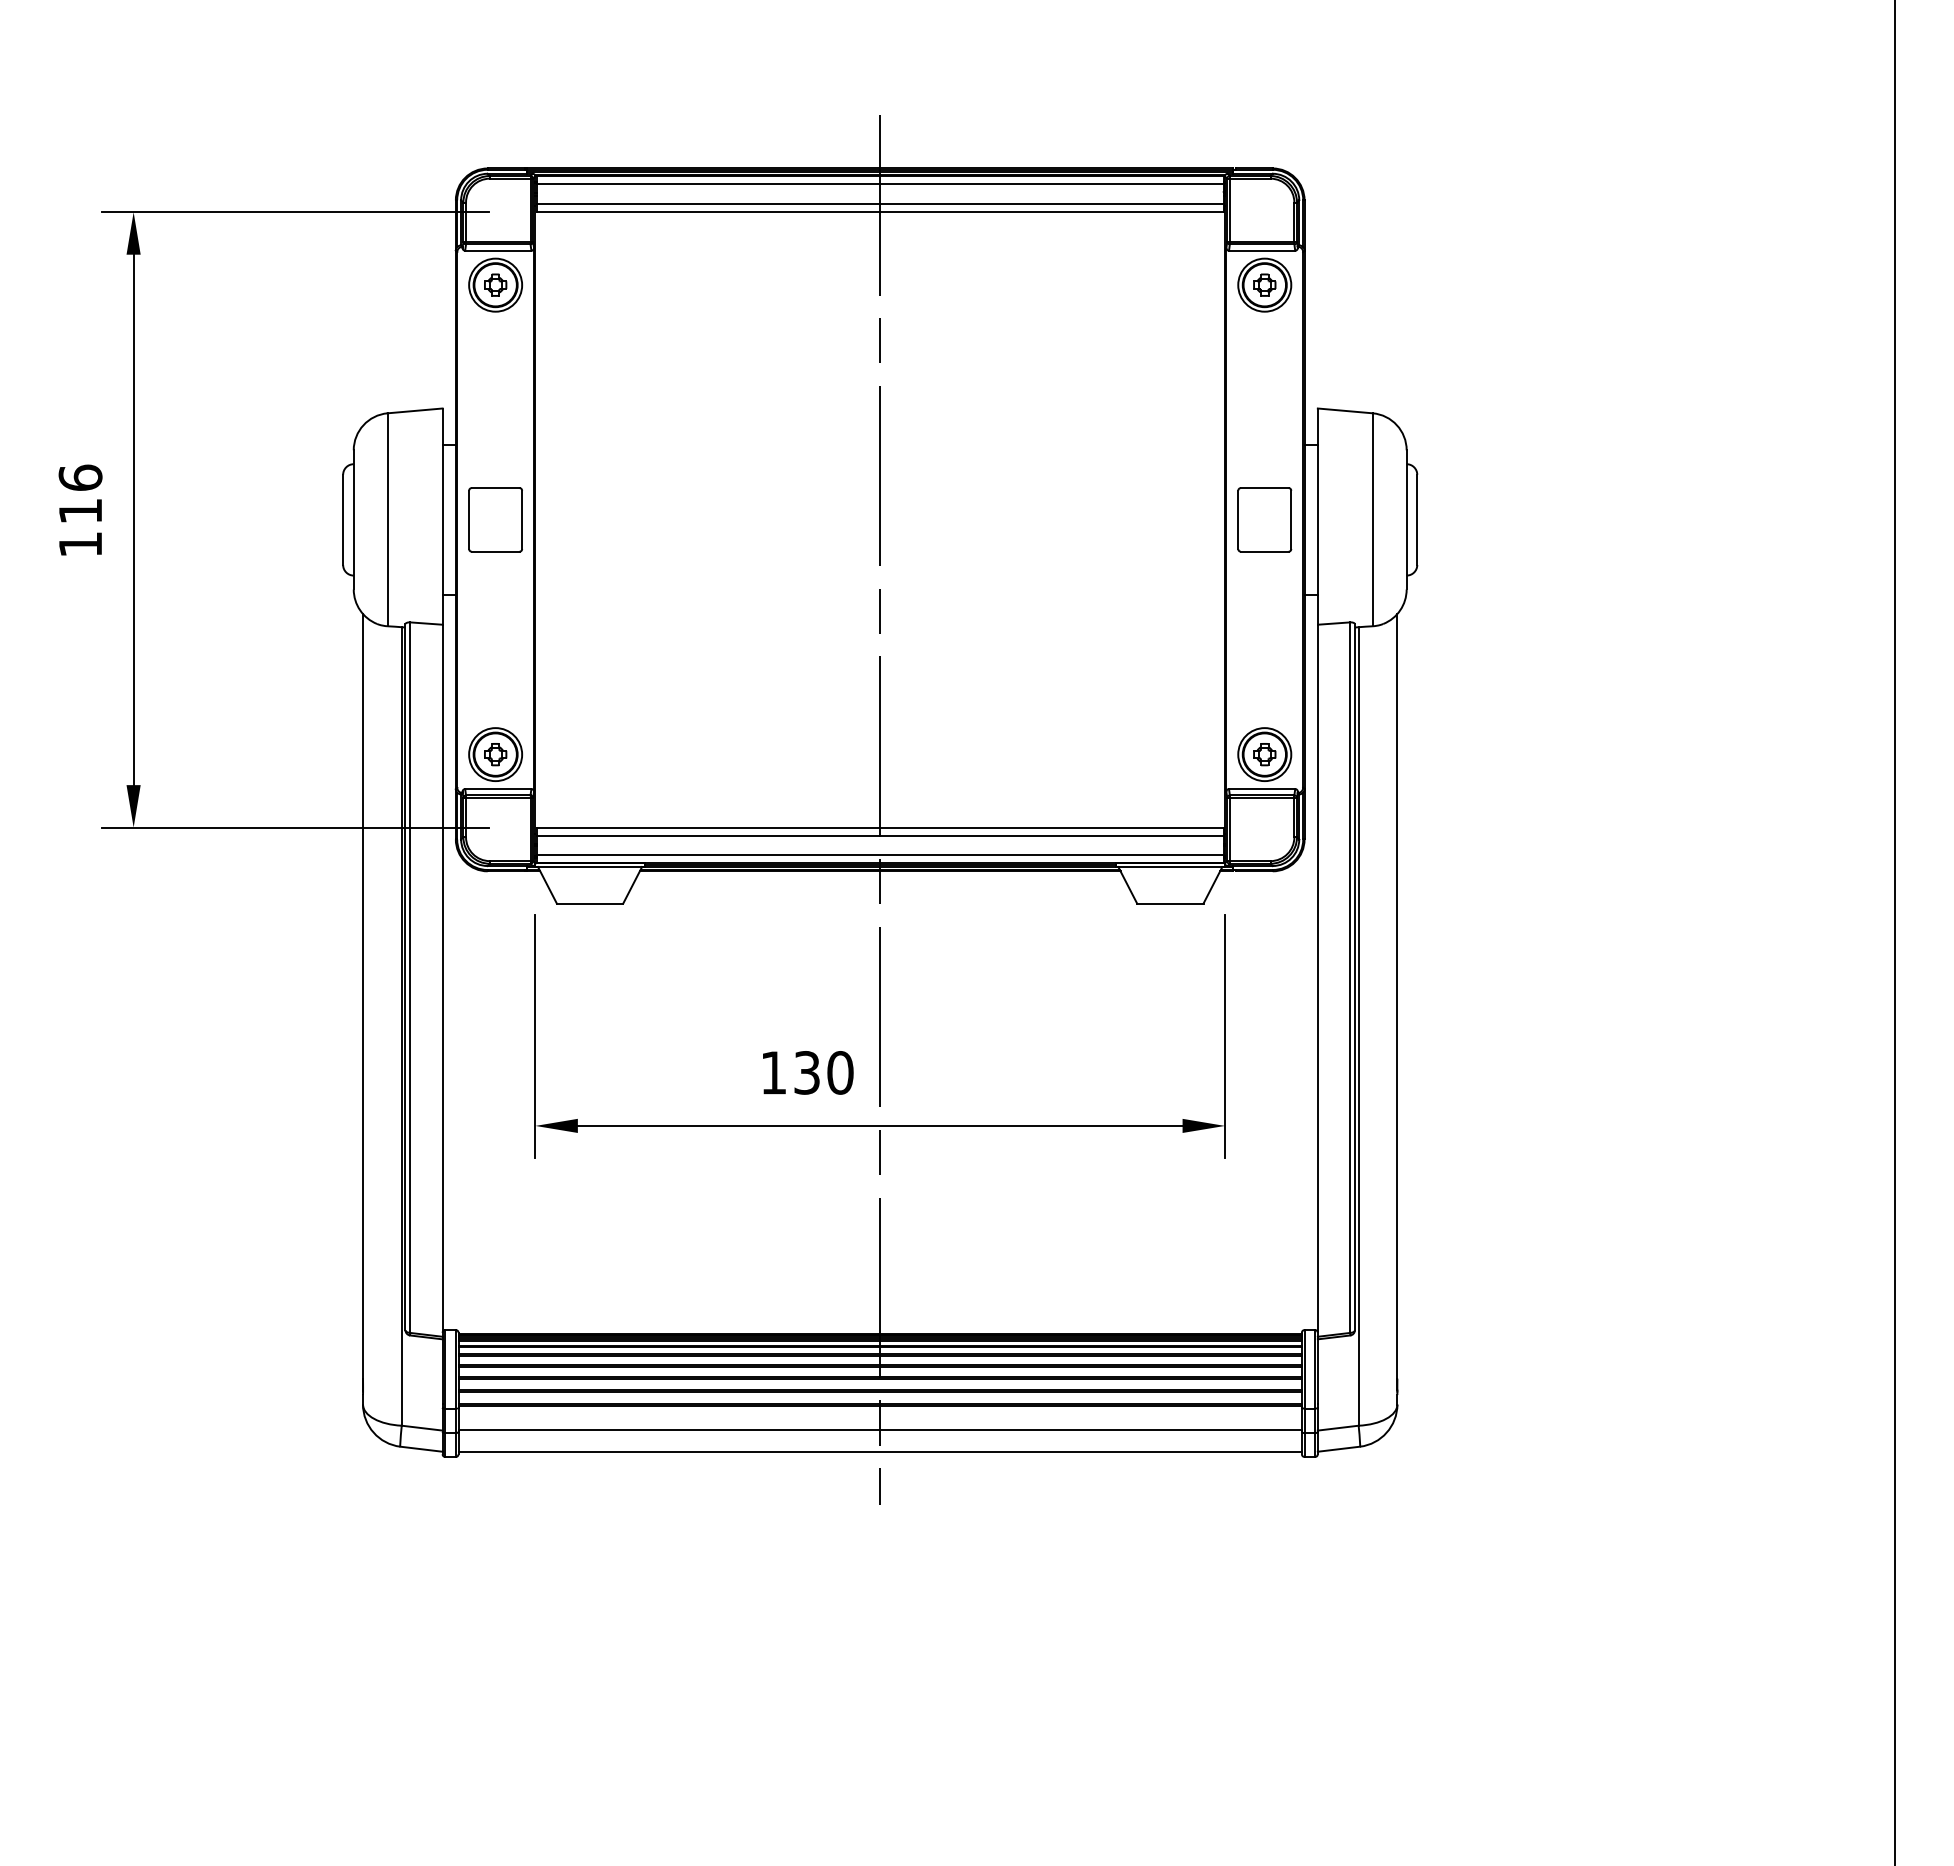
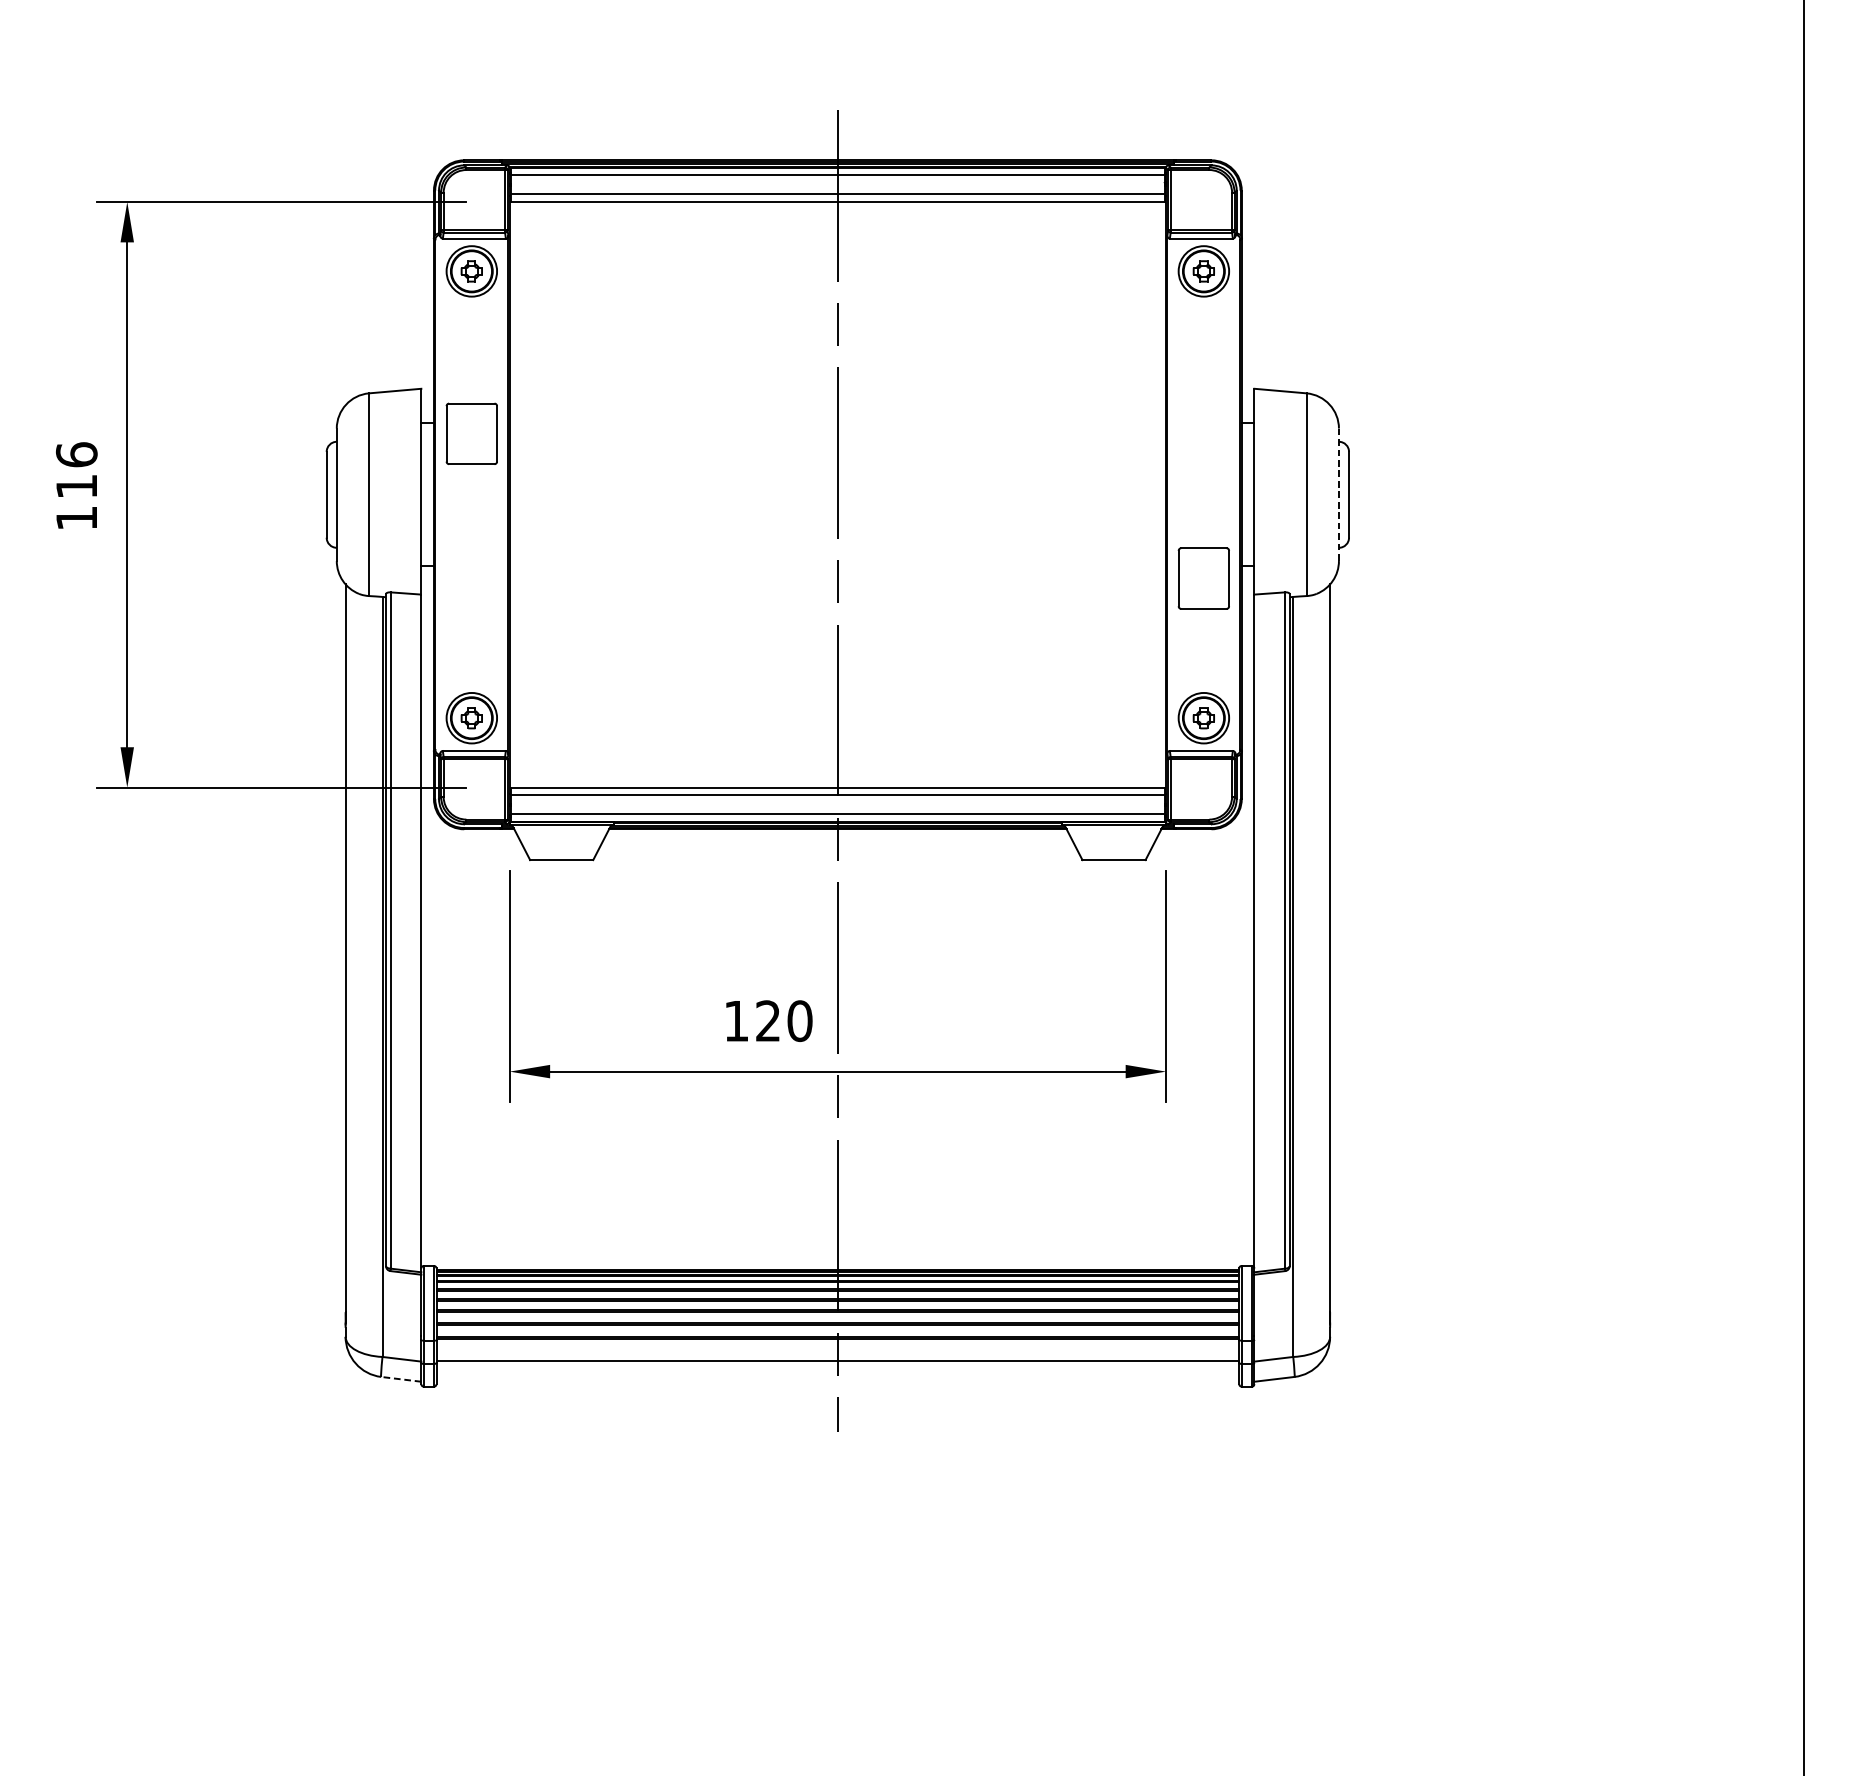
part: (495, 519) -> (471, 433), moved
part: (1264, 519) -> (1203, 578), moved
line: (1406, 519) -> (1338, 494), solid -> dashed
text: (806, 1072) -> (767, 1020), 130 -> 120
line: (421, 1449) -> (401, 1379), solid -> dashed
line: (879, 1451) -> (837, 1381), removed

